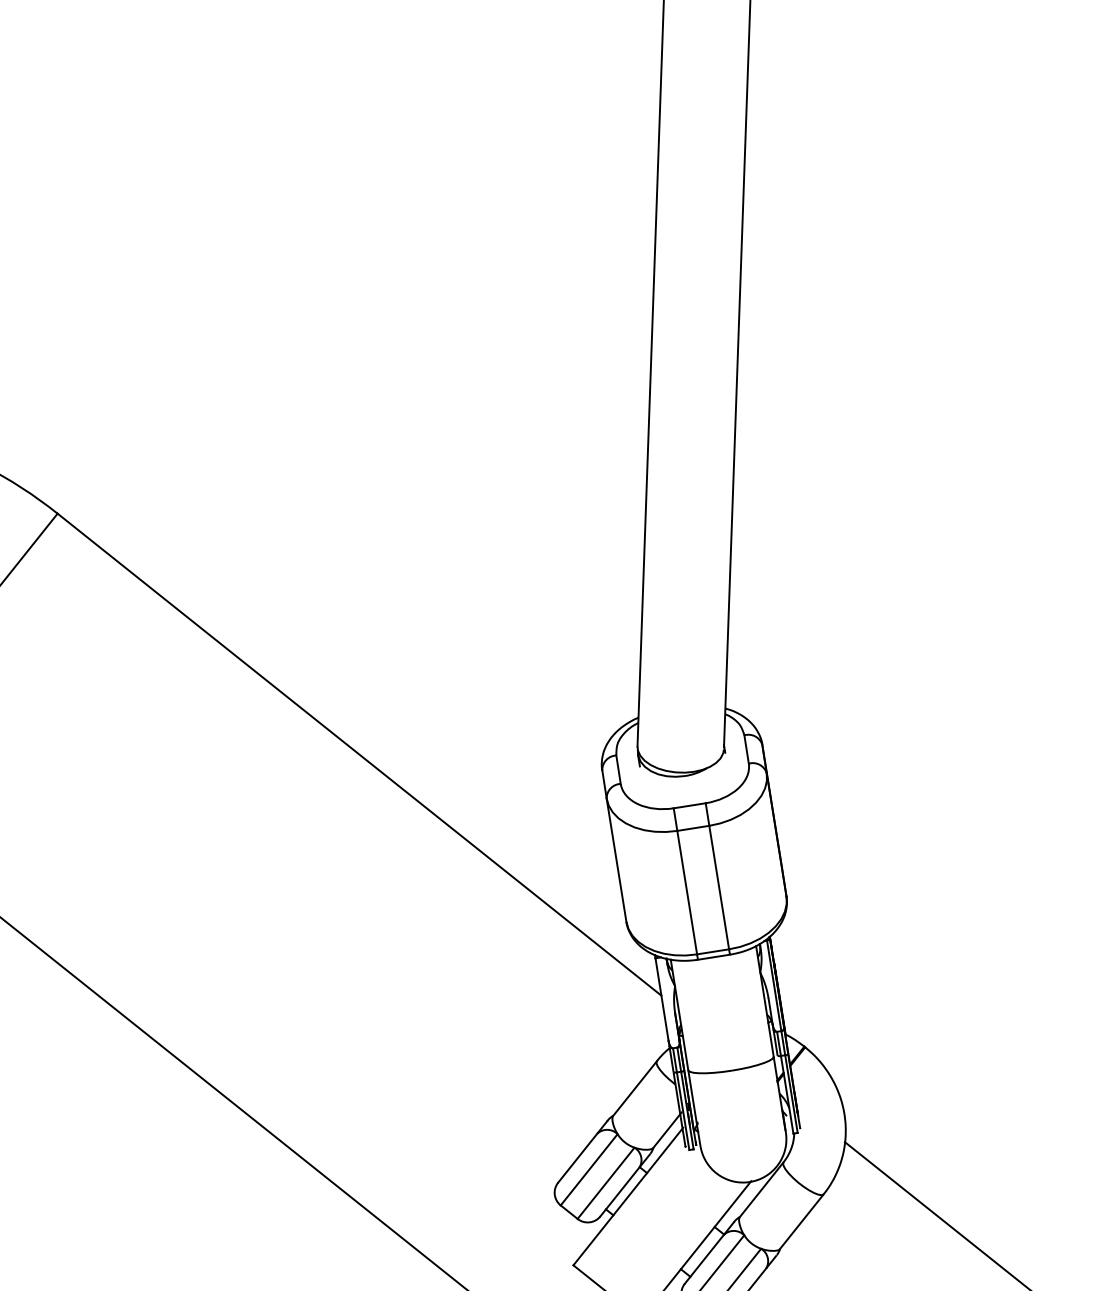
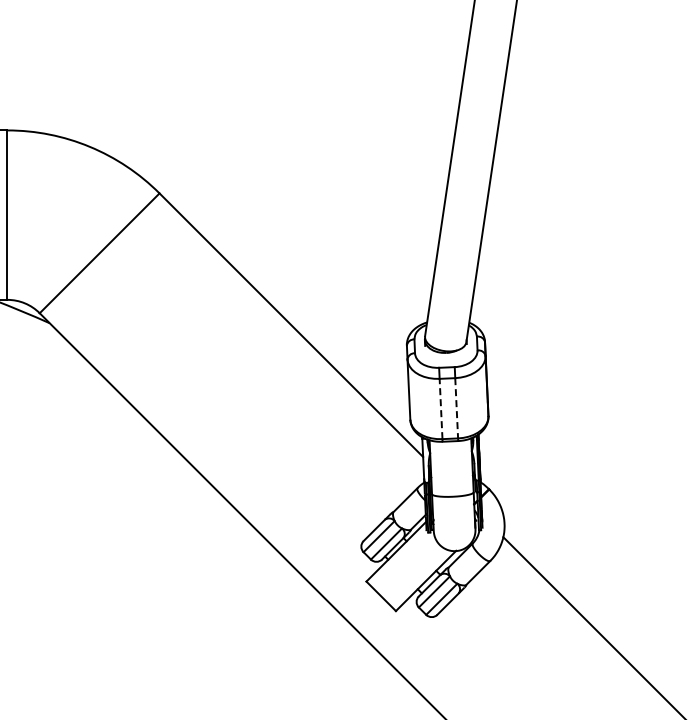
line: (718, 888) -> (456, 408), solid -> dashed
line: (687, 891) -> (441, 408), solid -> dashed

